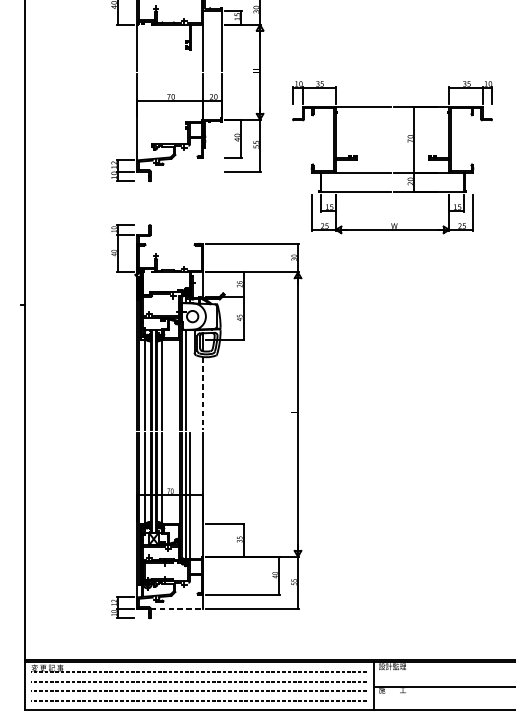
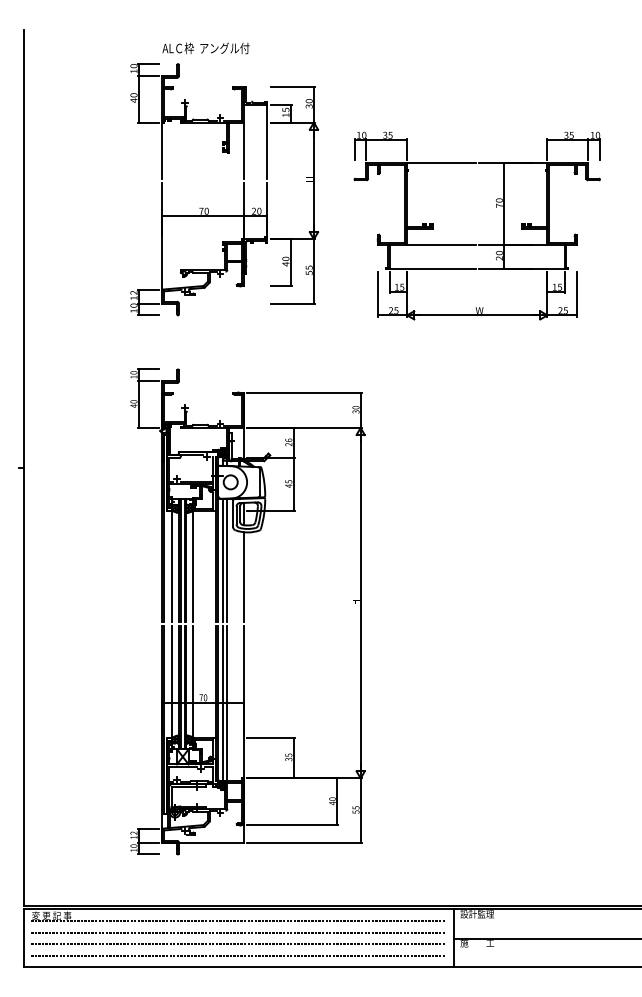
part: (391, 172) -> (476, 244), moved
line: (190, 379) -> (227, 560), added
line: (203, 393) -> (243, 577), dashed -> solid
line: (177, 608) -> (211, 842), dashed -> solid

